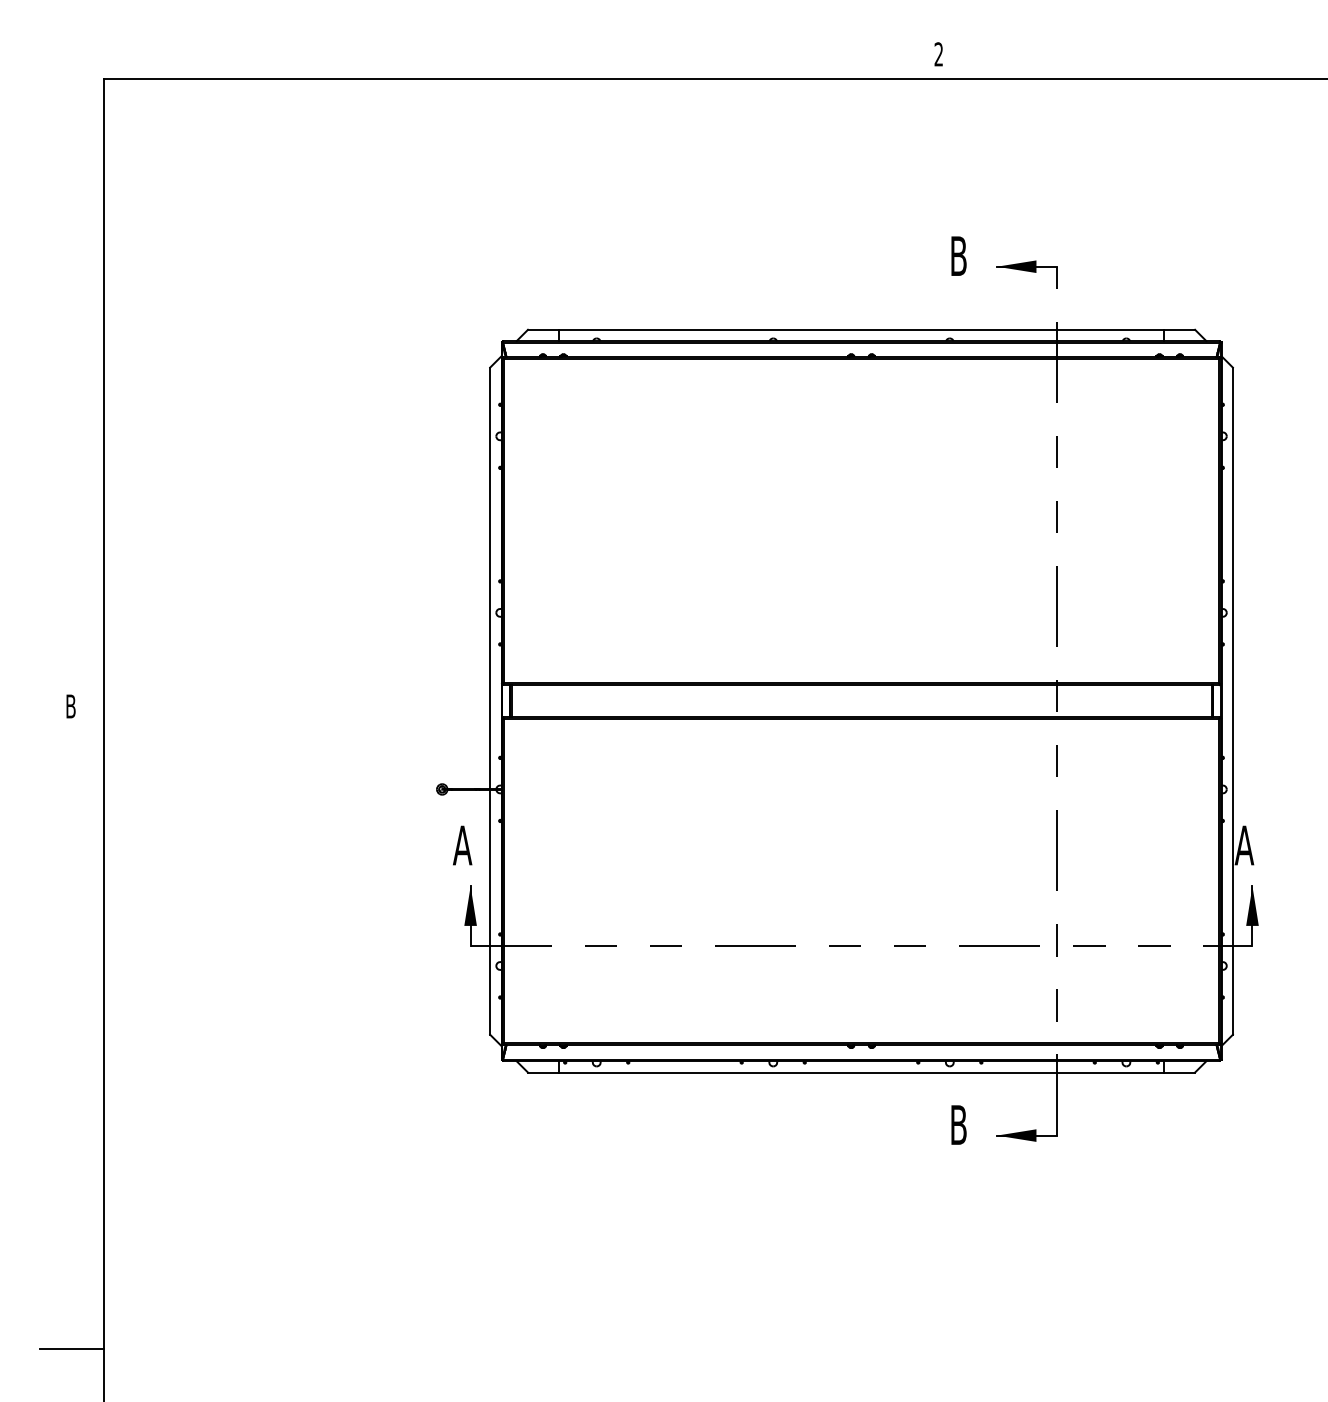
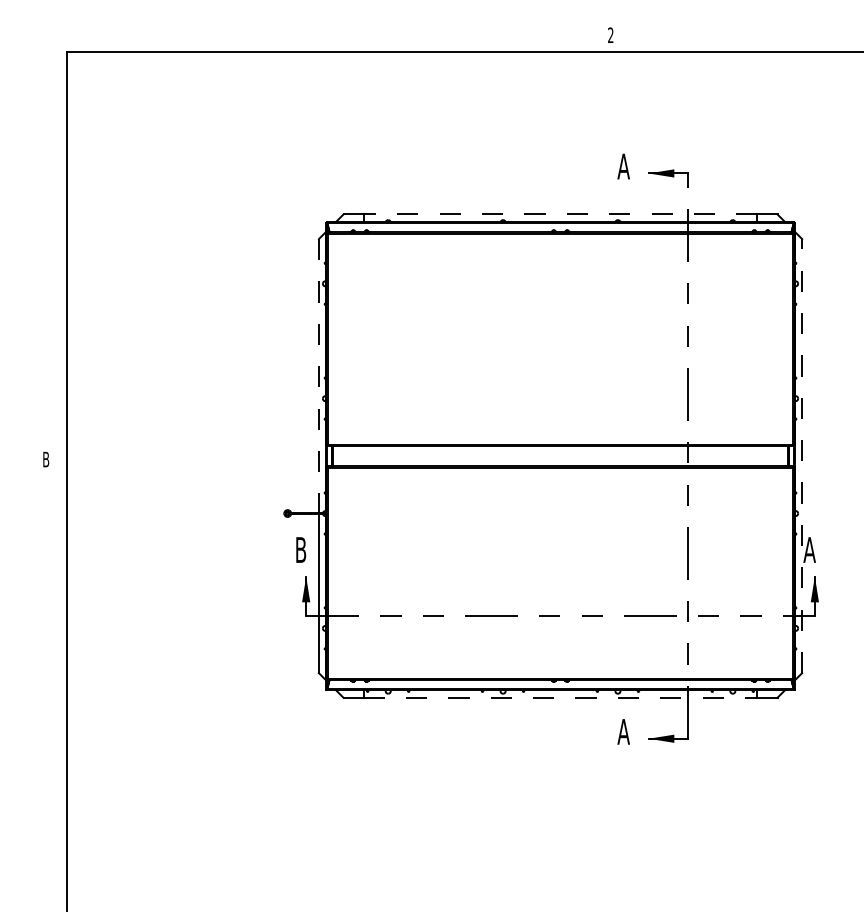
text: (958, 256) -> (623, 166), B -> A
line: (861, 329) -> (560, 214), solid -> dashed
line: (489, 578) -> (318, 376), solid -> dashed
line: (1233, 700) -> (802, 455), solid -> dashed
text: (461, 844) -> (300, 549), A -> B
line: (861, 1072) -> (560, 697), solid -> dashed
text: (958, 1124) -> (623, 731), B -> A
line: (71, 1348) -> (46, 877), removed

